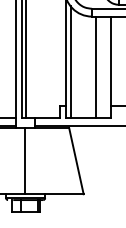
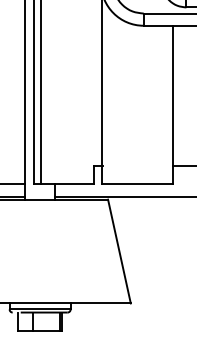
line: (70, 62) -> (110, 97), removed
line: (95, 67) -> (149, 105), removed
line: (24, 160) -> (38, 250), removed

